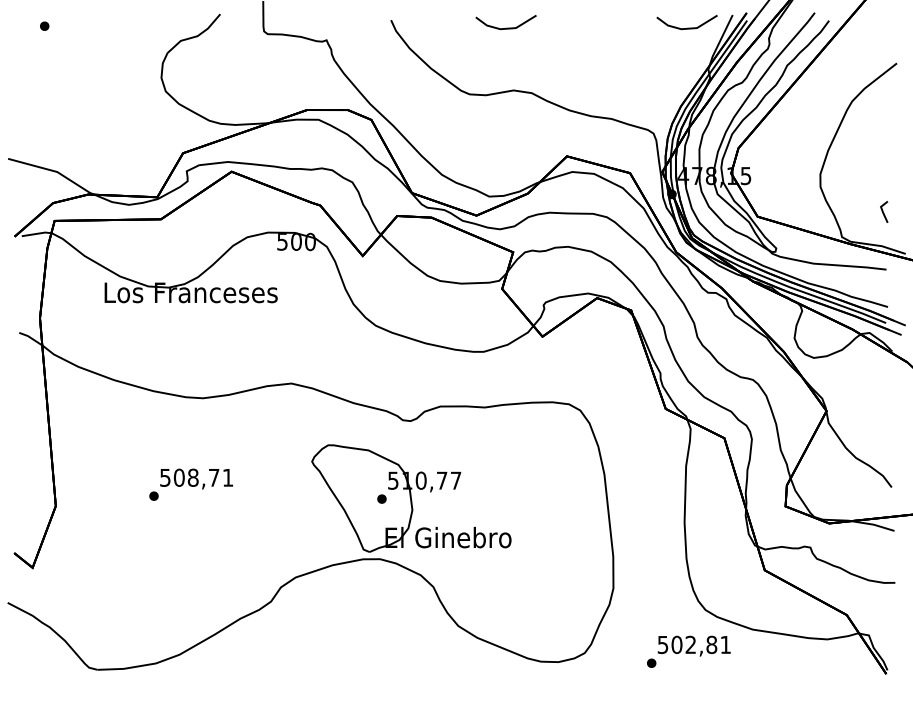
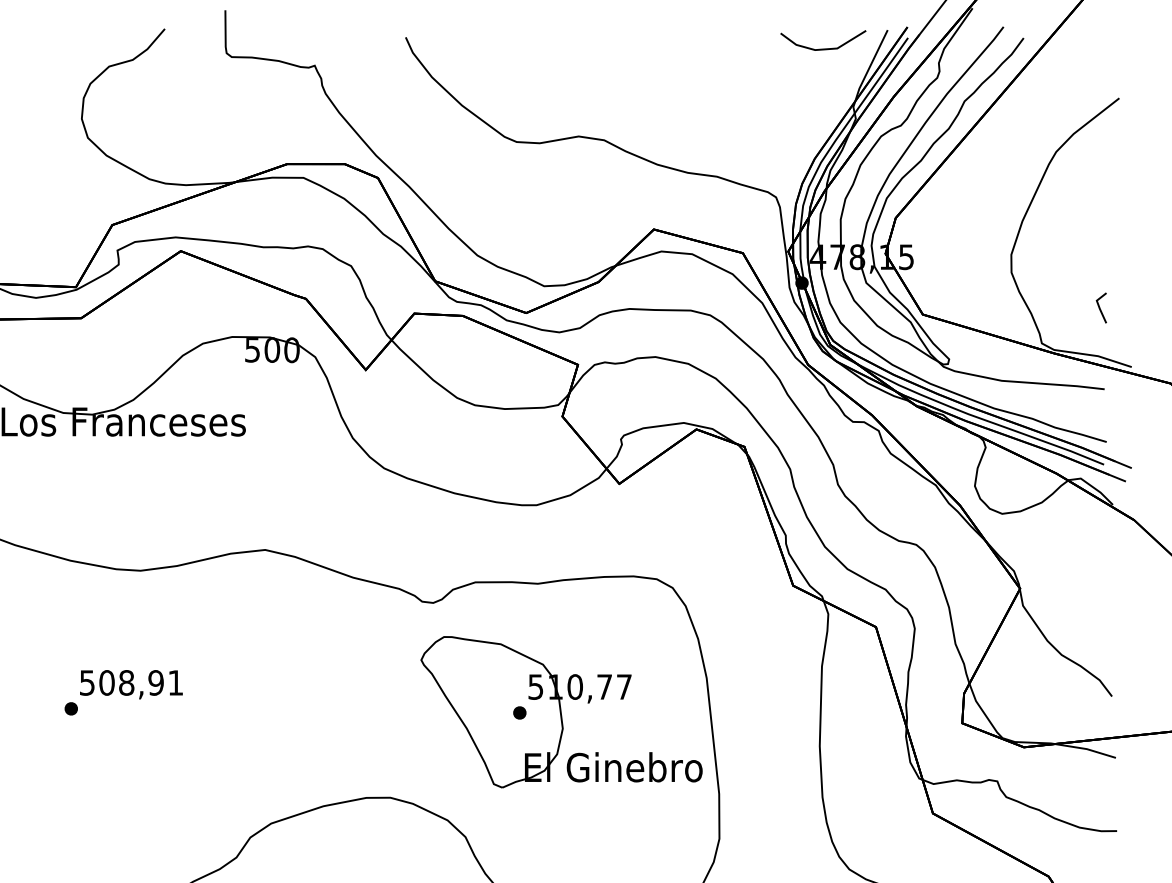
line: (505, 27) -> (567, 47), removed
text: (213, 477) -> (155, 682), 508,71 -> 508,91
part: (411, 498) -> (561, 712), moved

